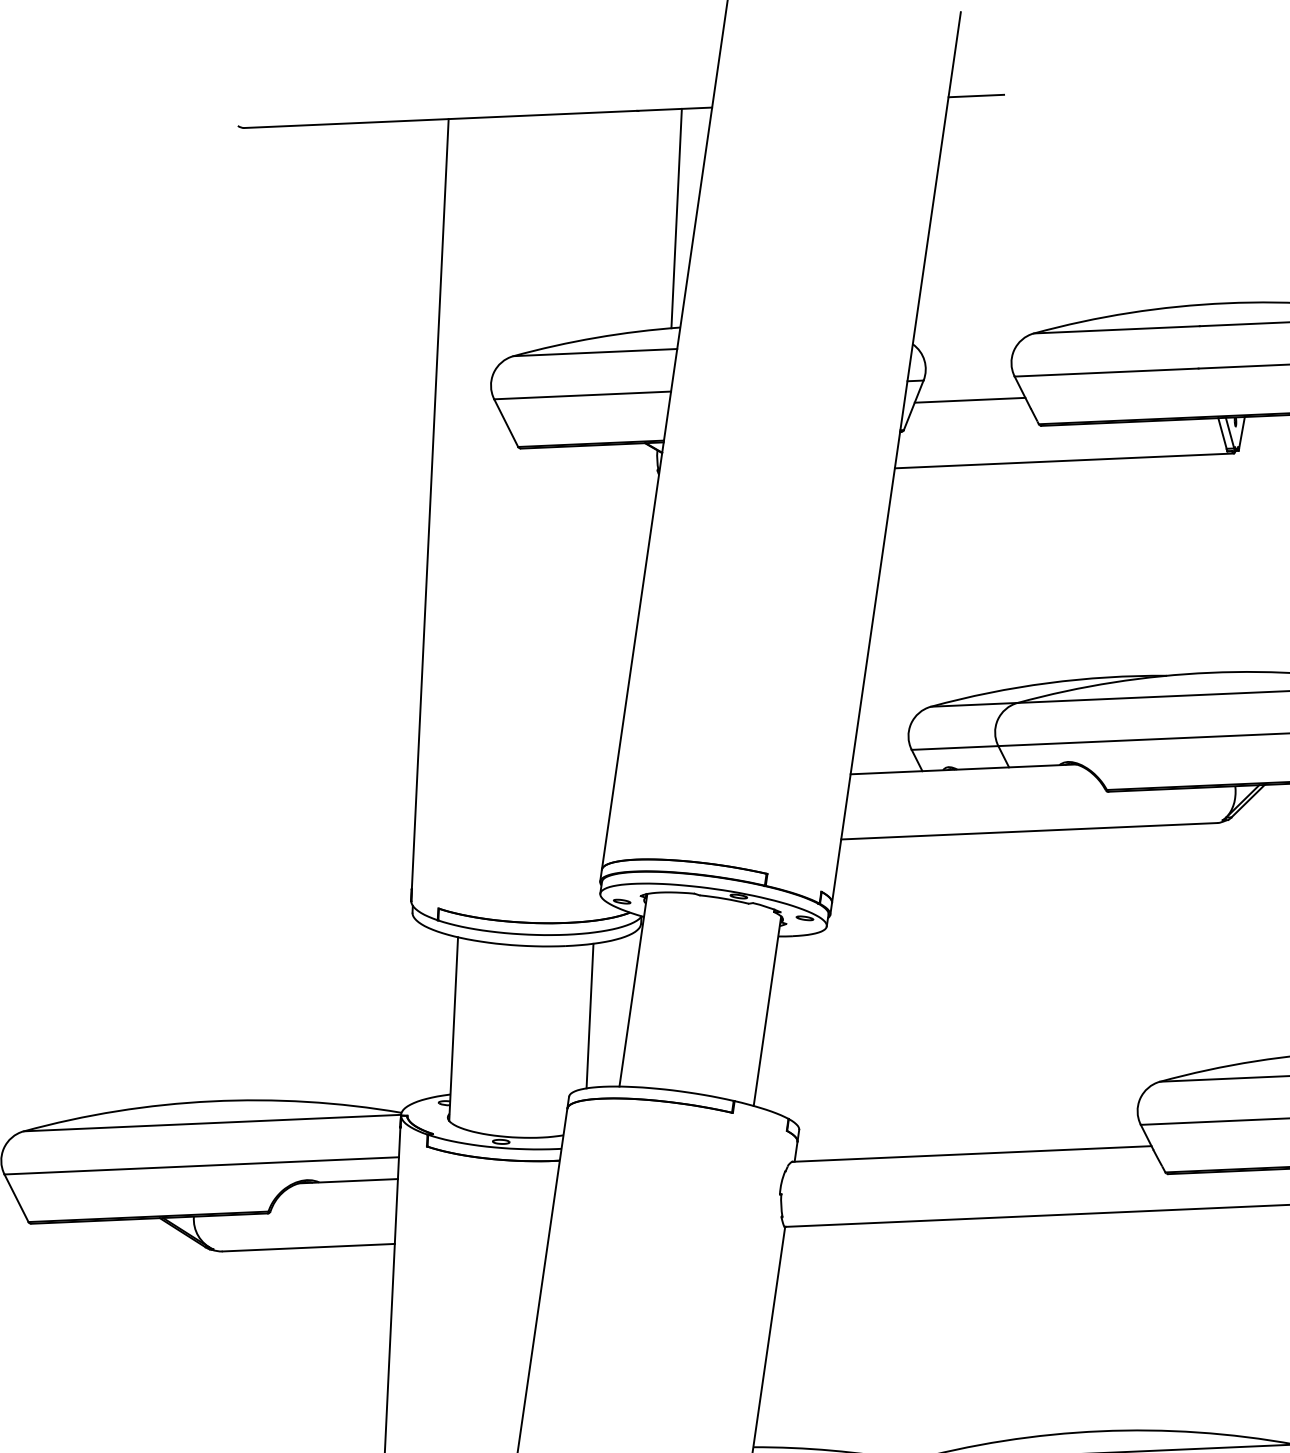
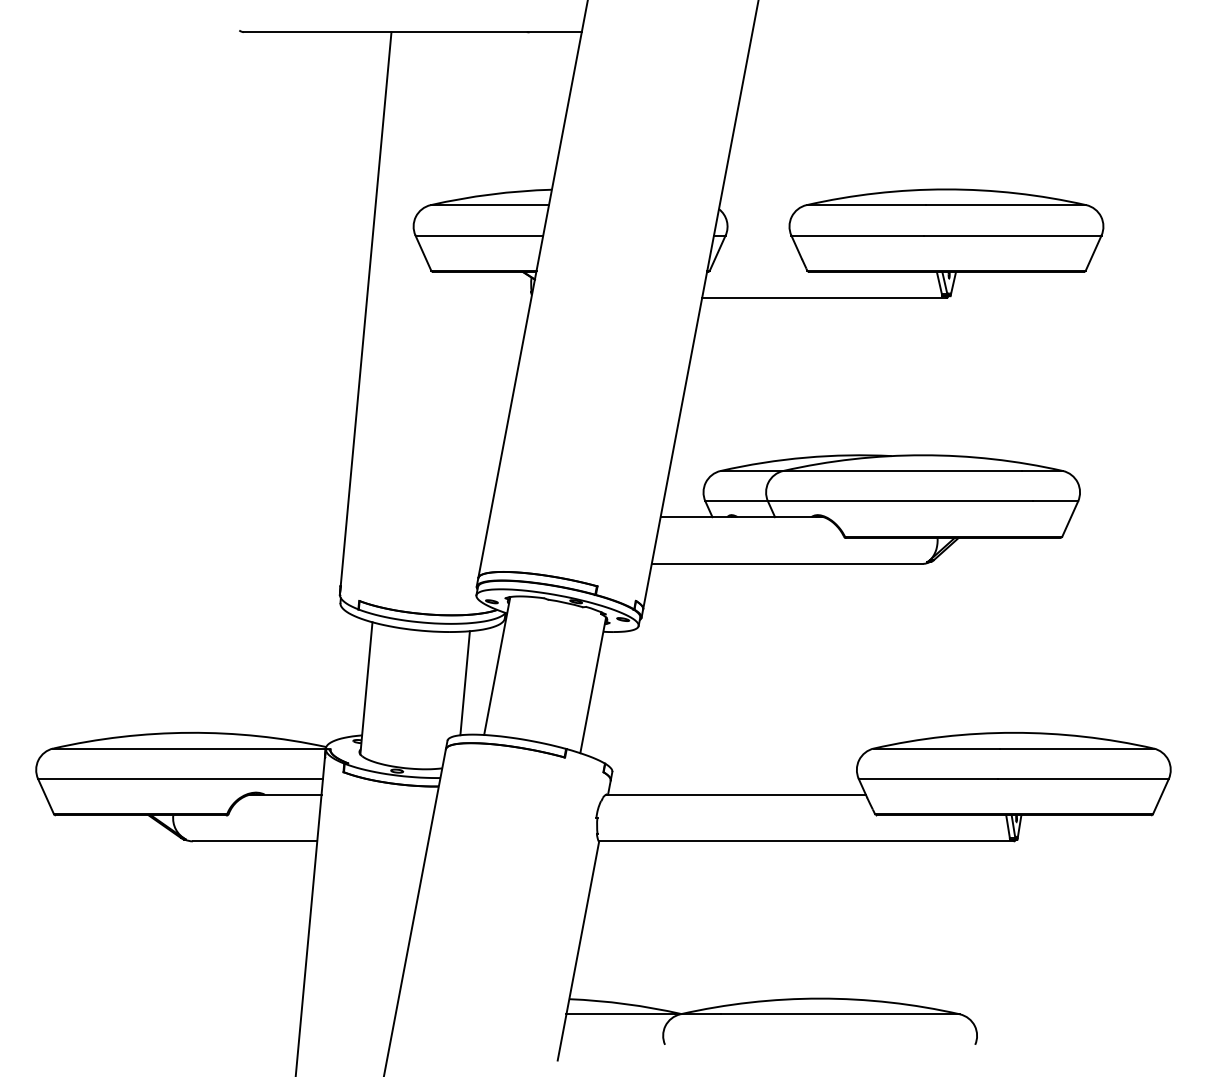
line: (976, 96) -> (772, 32), removed
line: (676, 217) -> (552, 110), removed
line: (970, 400) -> (758, 251), removed

